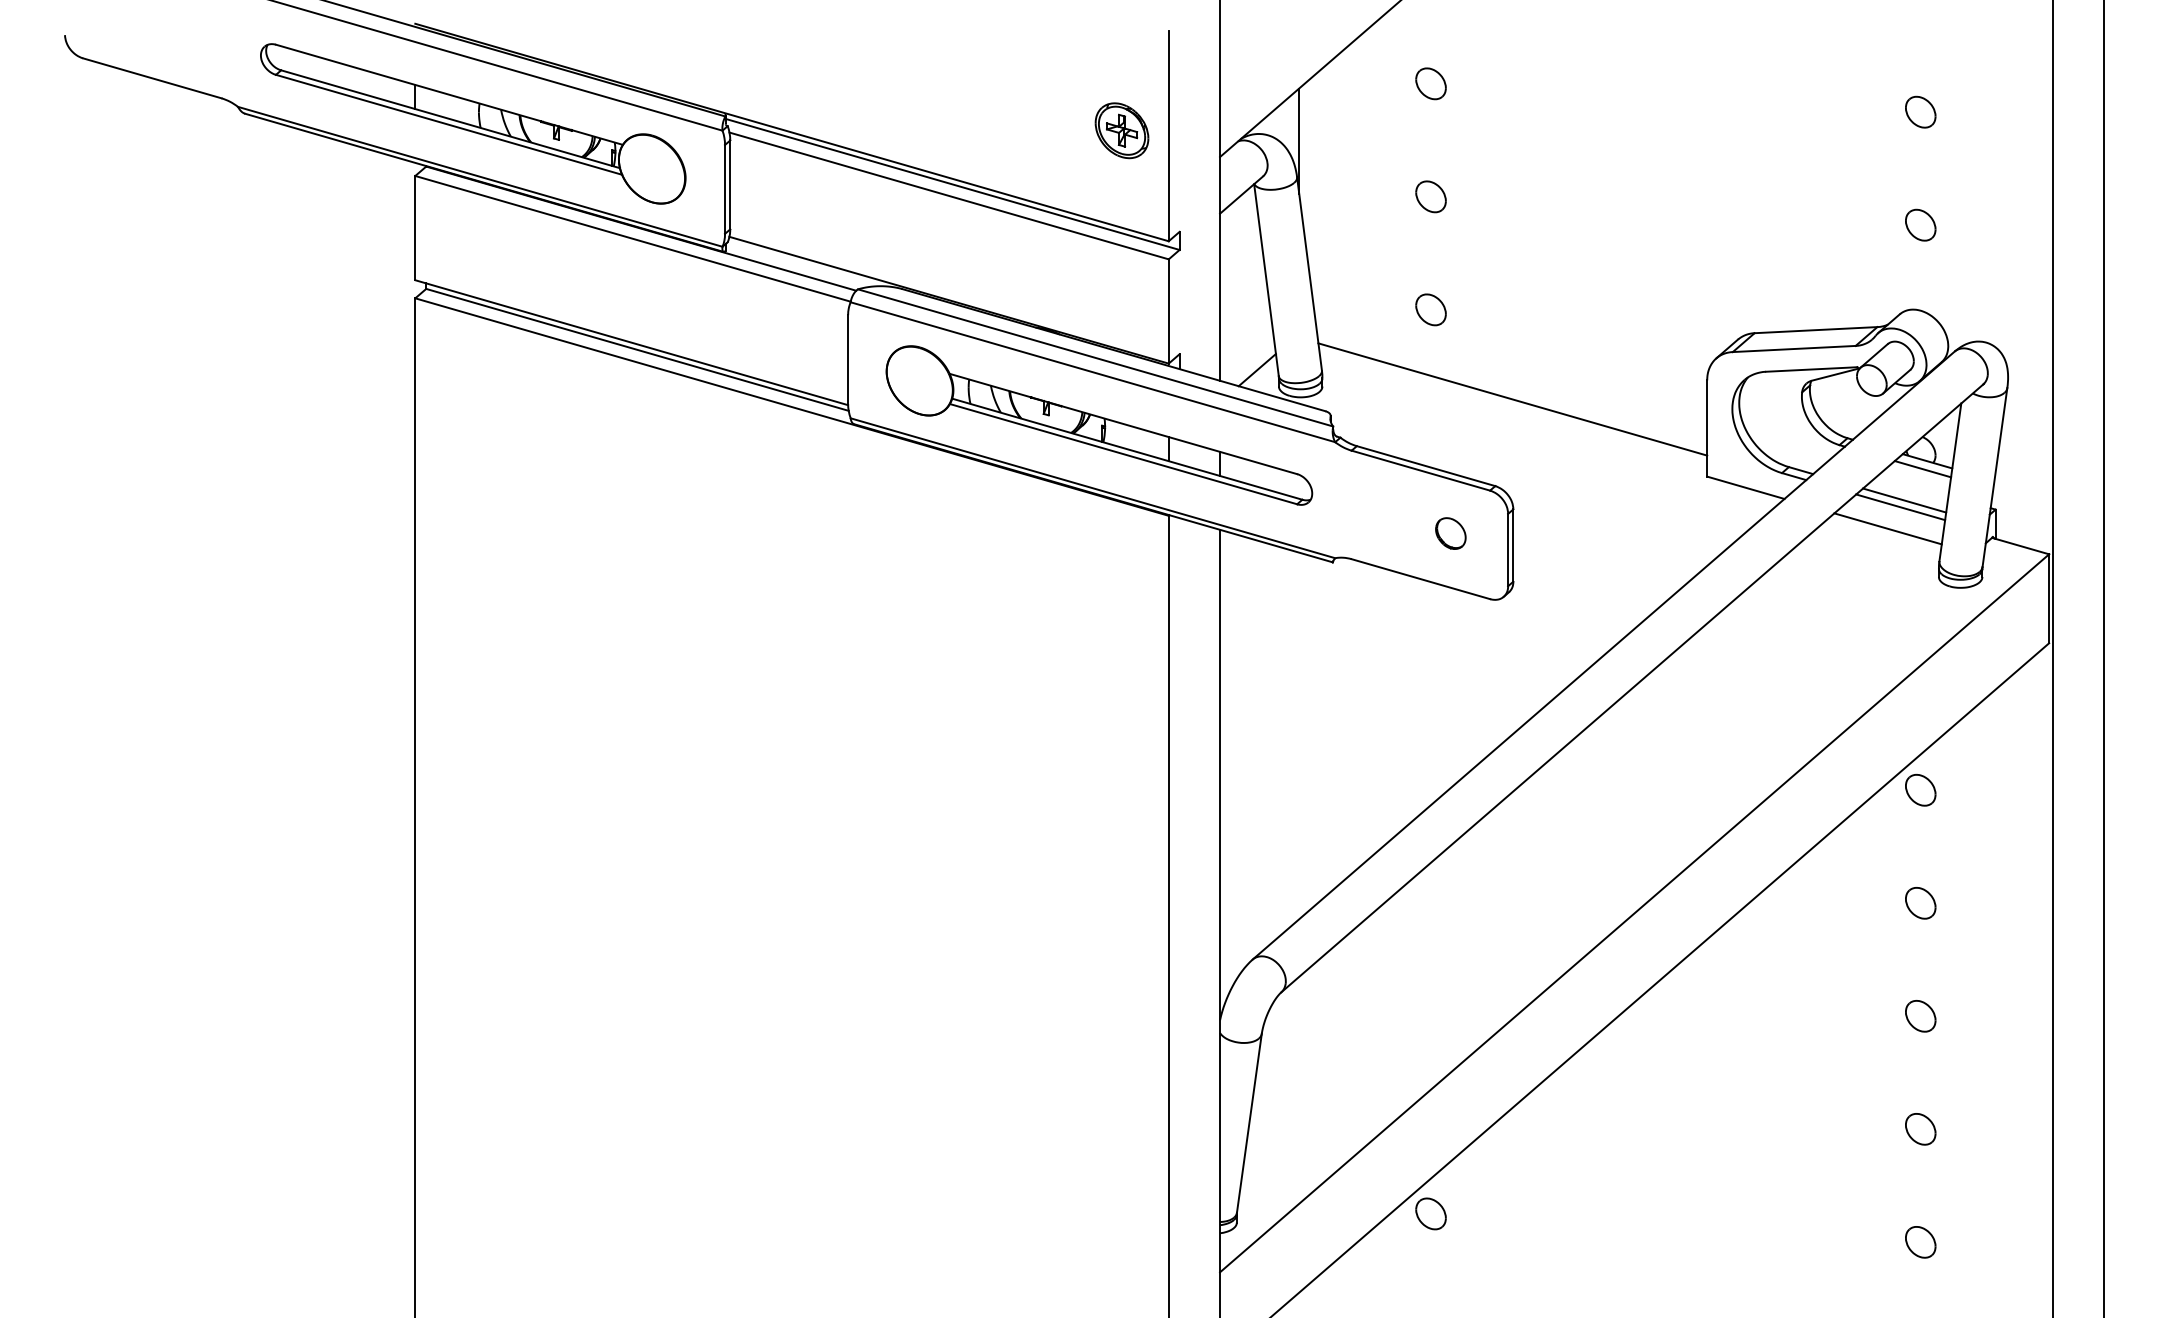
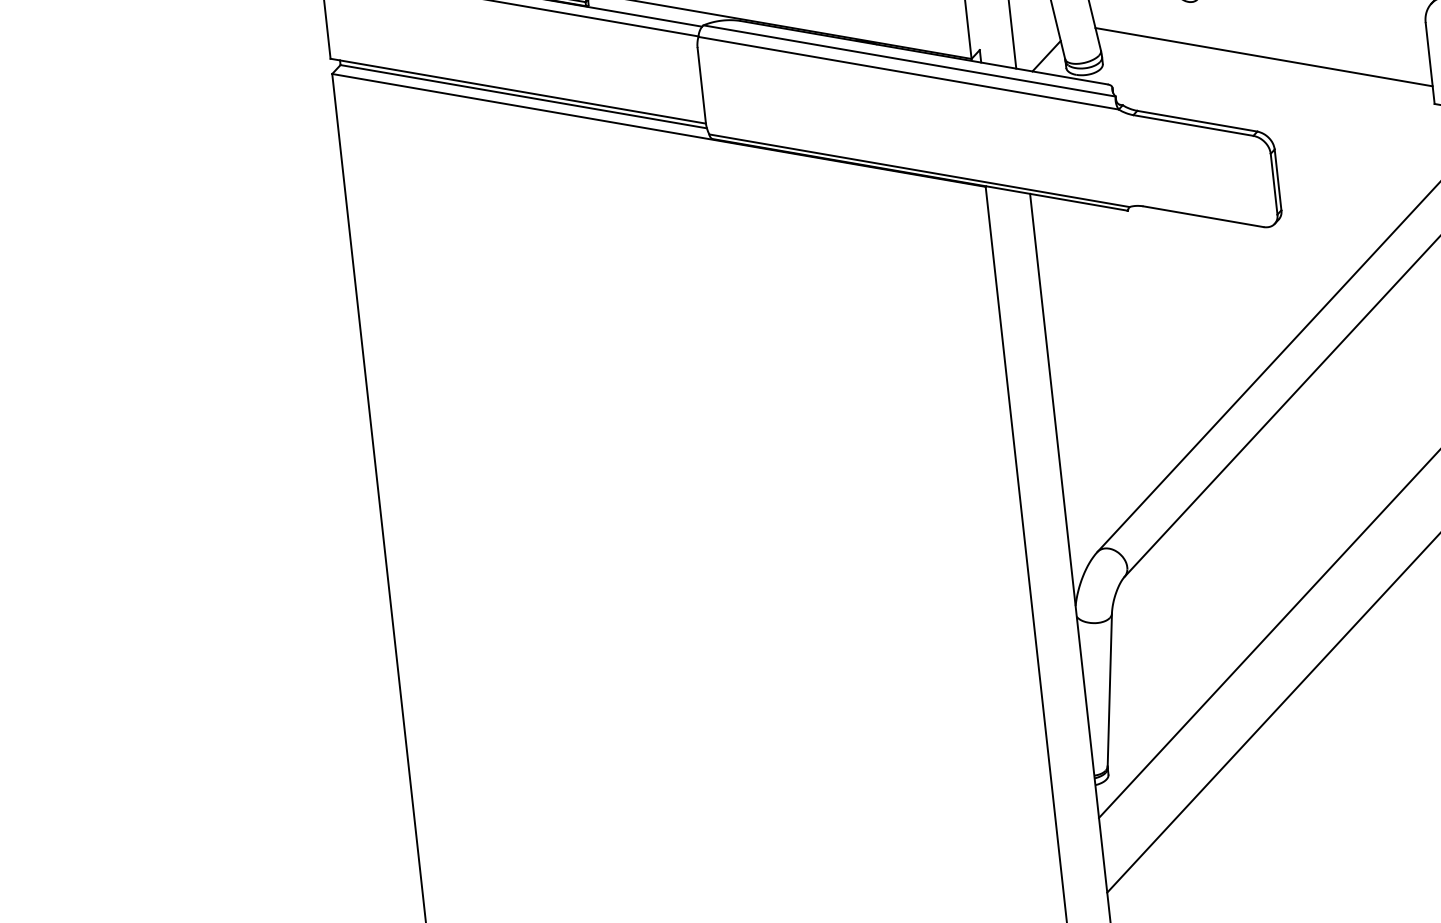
part: (1099, 425) -> (919, 117), removed
part: (1450, 533) -> (1224, 175), removed
part: (1430, 1213) -> (1270, 748), removed

